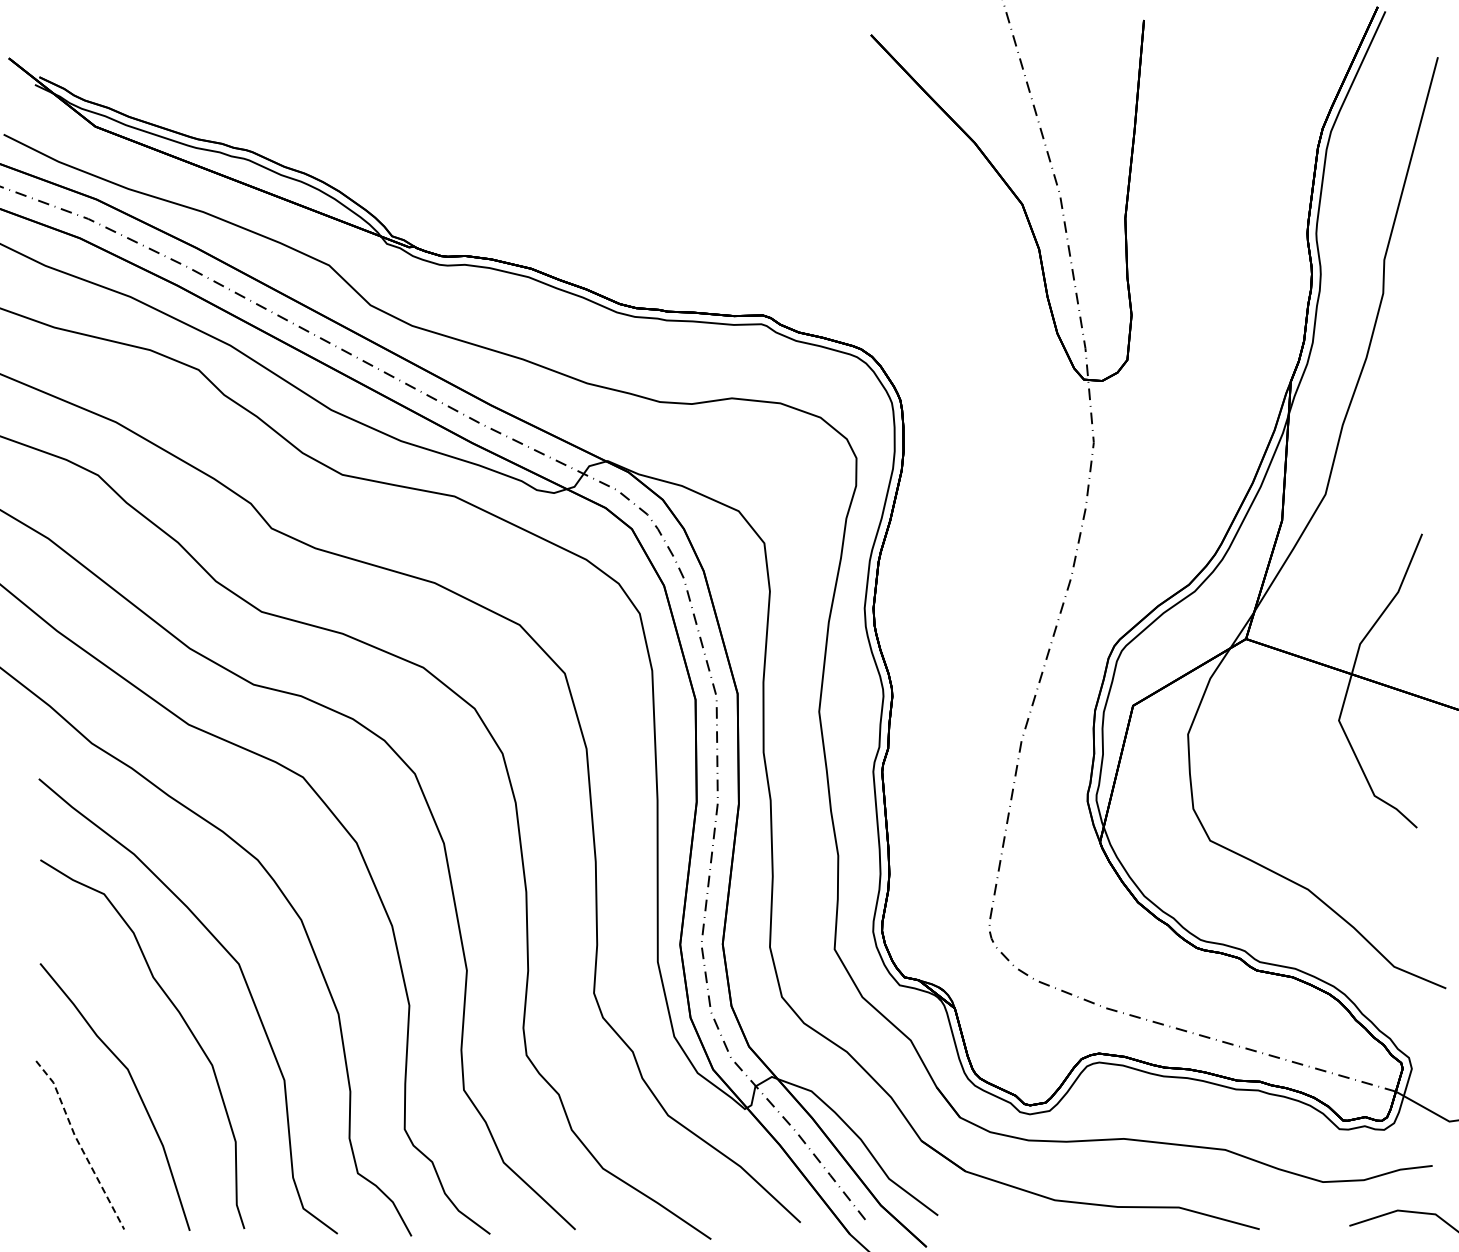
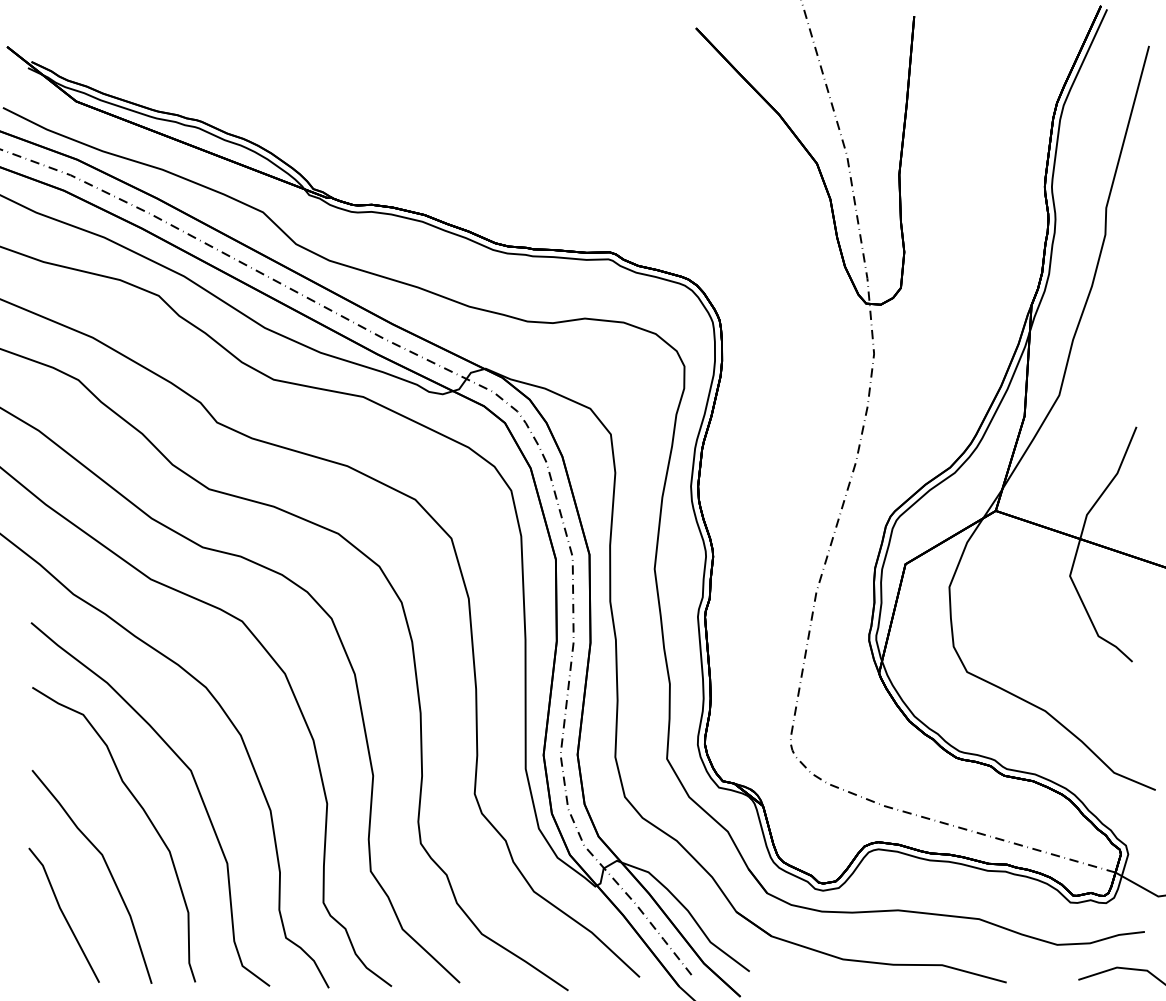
line: (79, 1143) -> (63, 914), dashed -> solid

